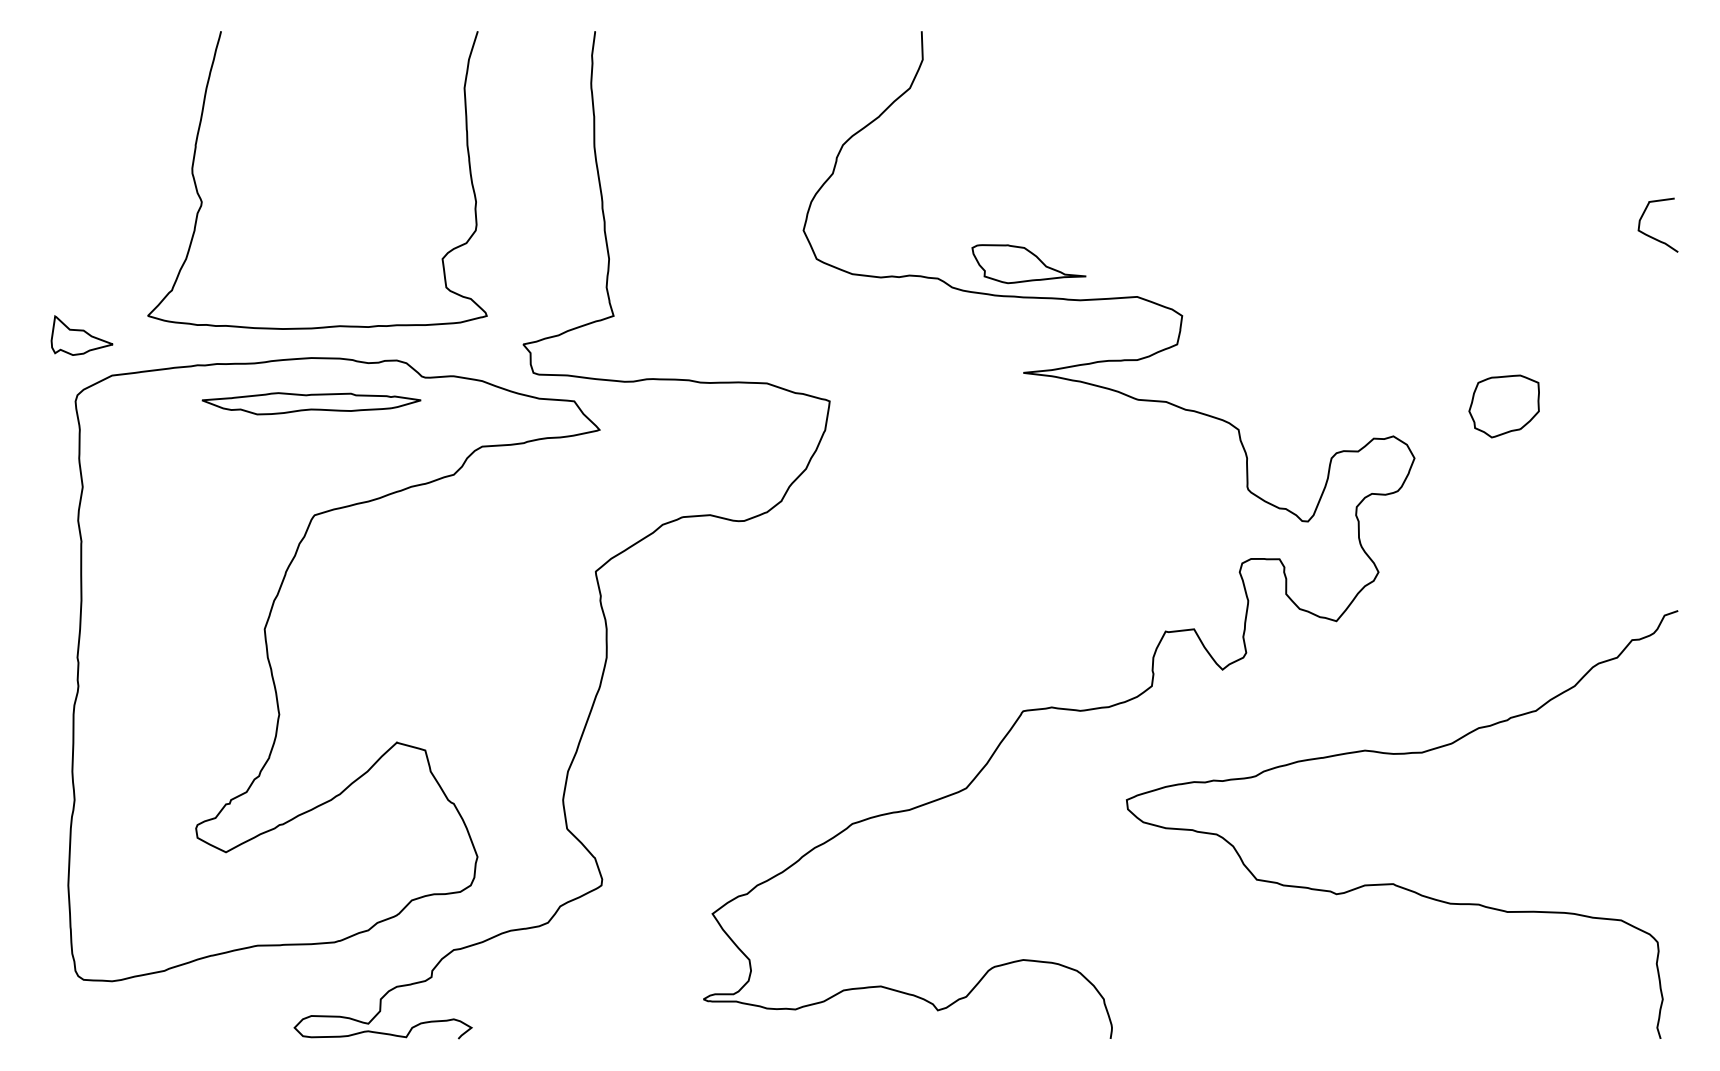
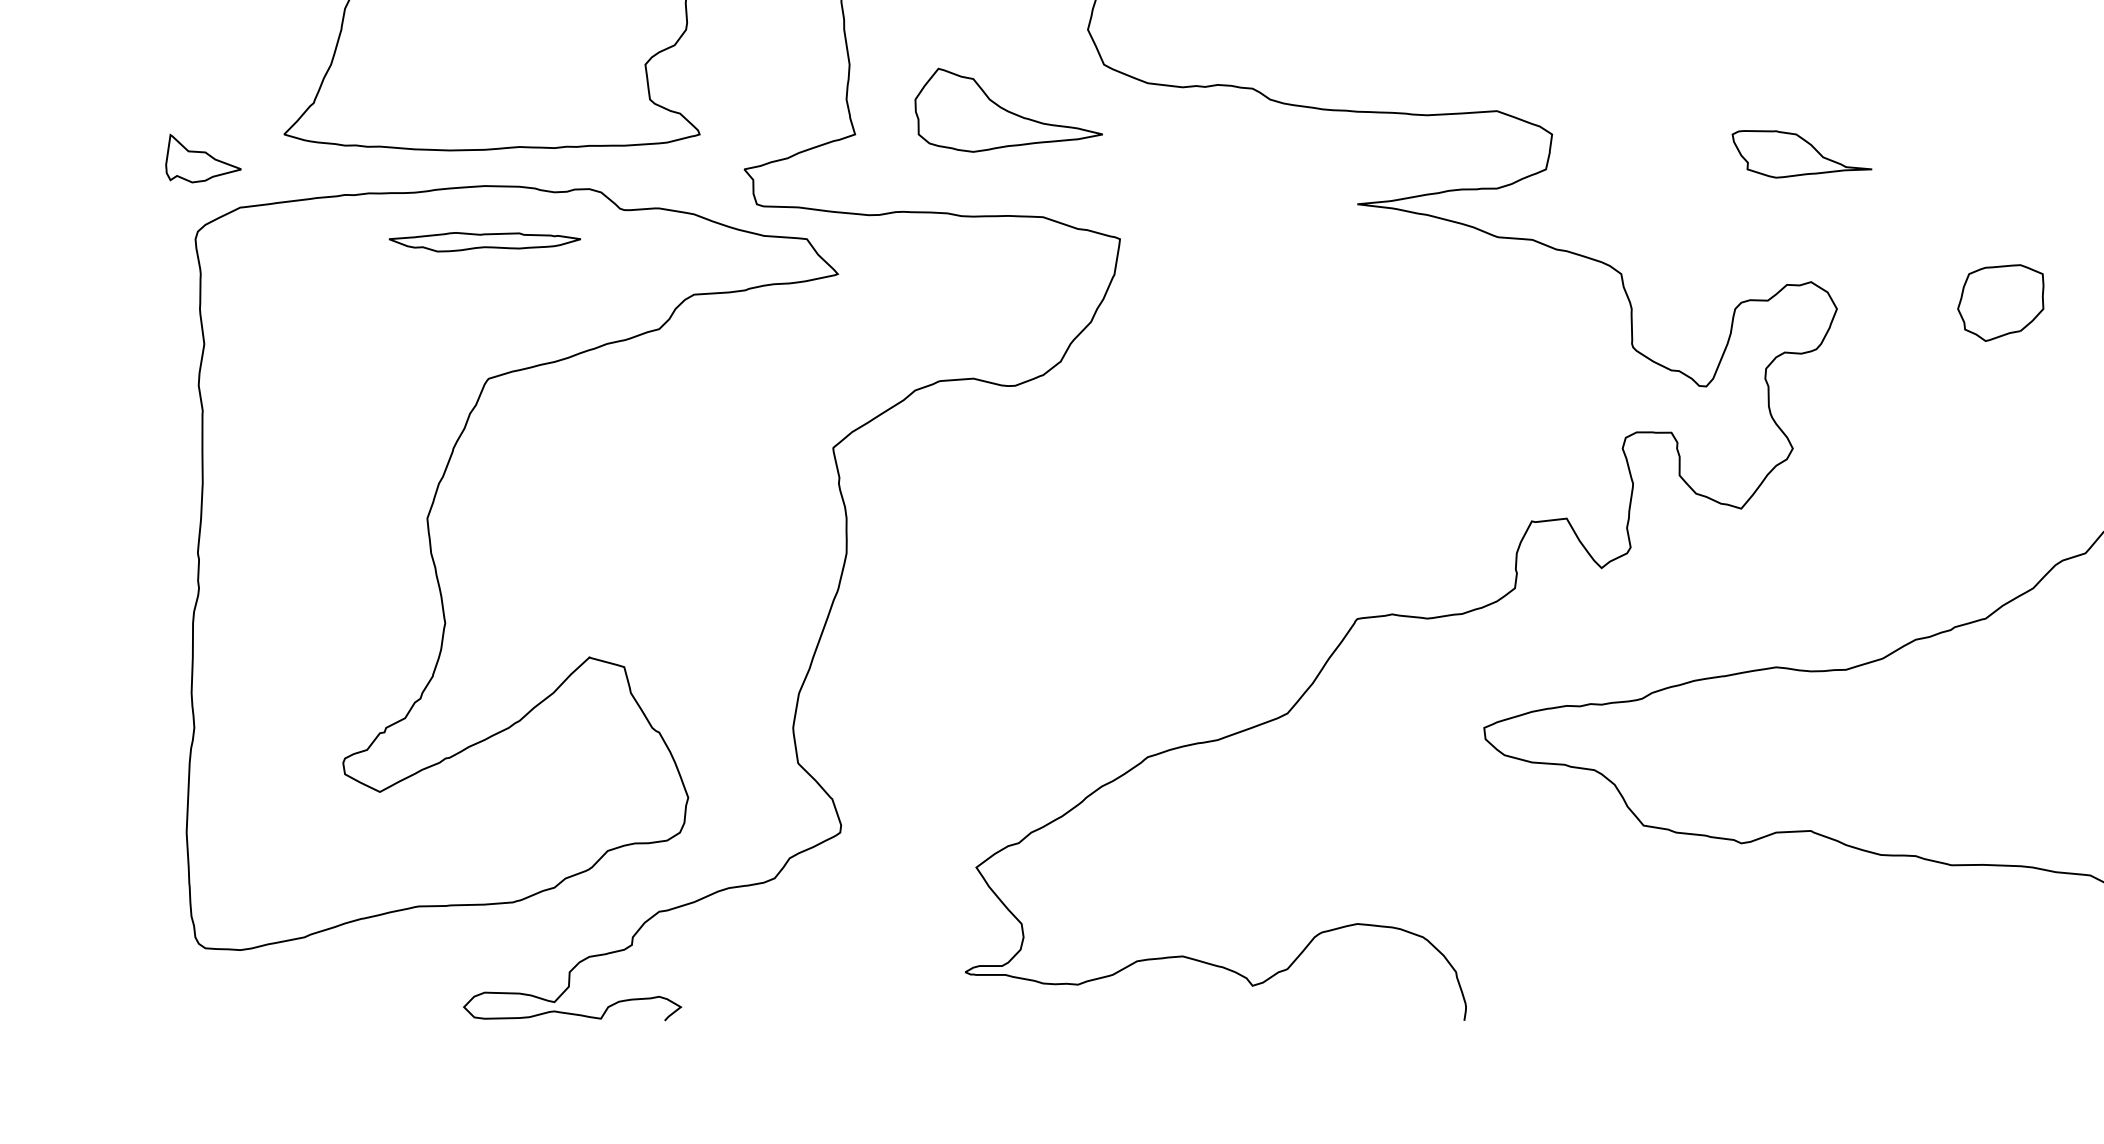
part: (1028, 264) -> (1801, 154), moved
part: (738, 295) -> (1008, 109), added
part: (311, 403) -> (484, 241), size x0.71
part: (1503, 406) -> (1999, 303), moved

